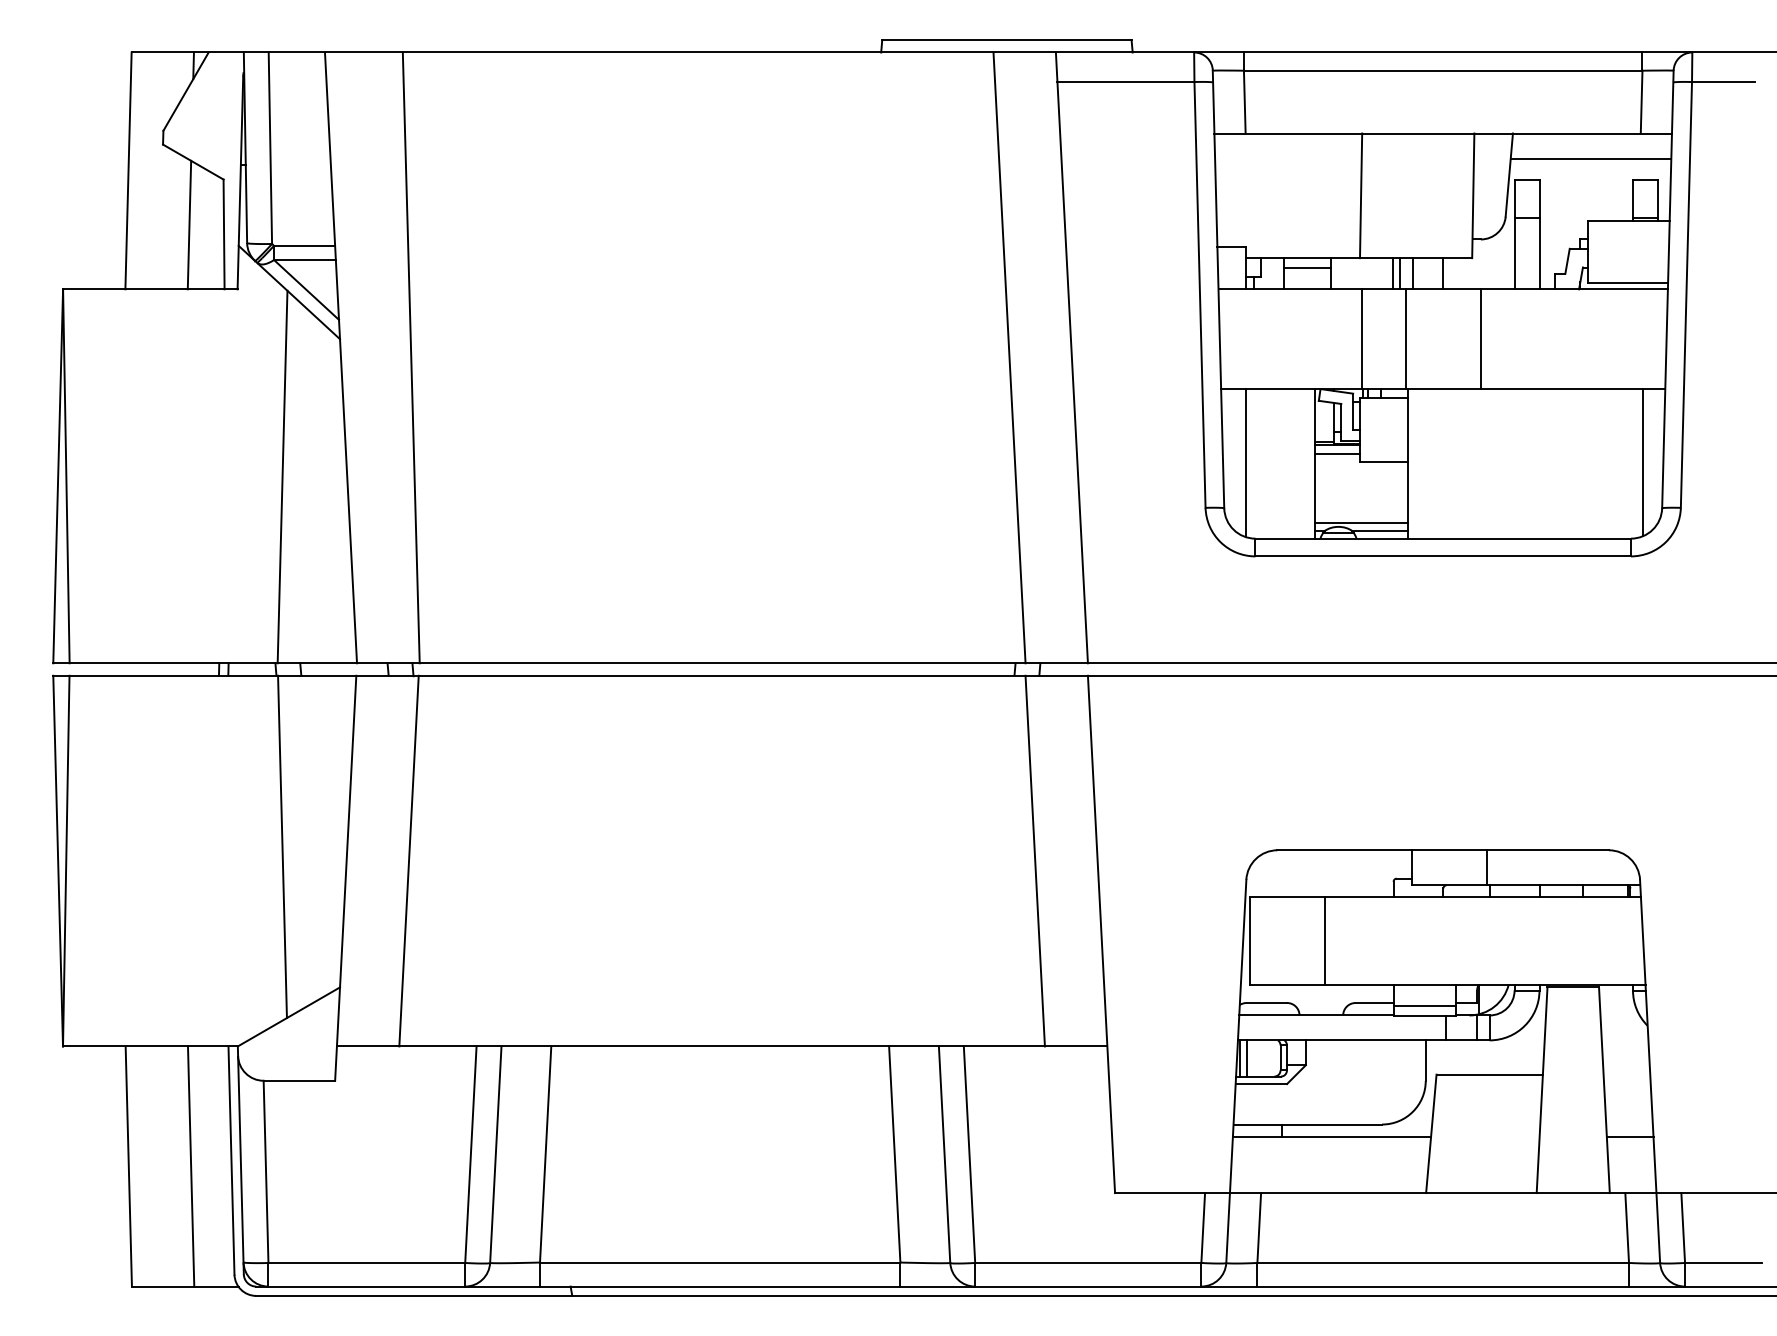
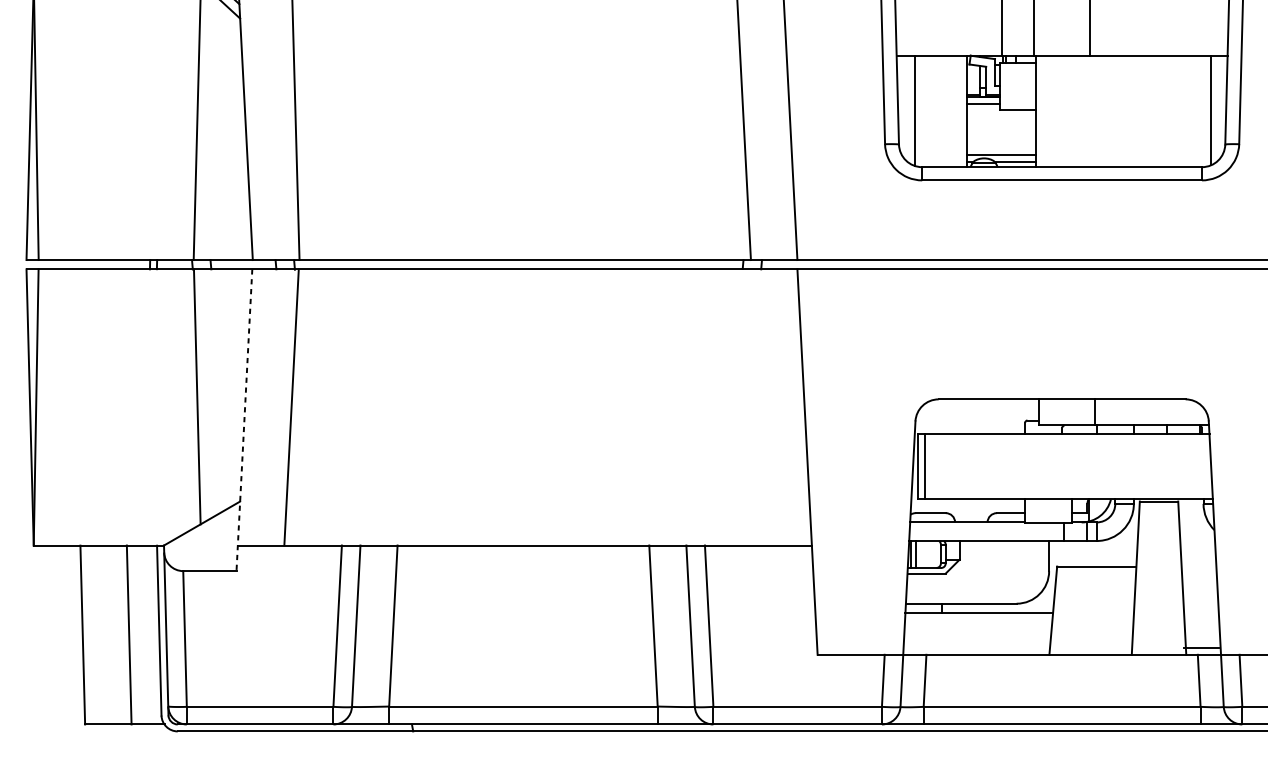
line: (1034, 860) -> (757, 406), removed
line: (345, 878) -> (244, 420), solid -> dashed
line: (1325, 940) -> (925, 466), moved
line: (1424, 1006) -> (1048, 515), removed
line: (1629, 1137) -> (1200, 648), moved

